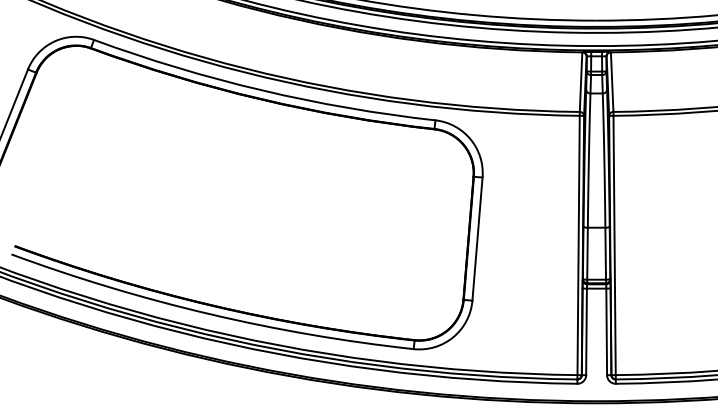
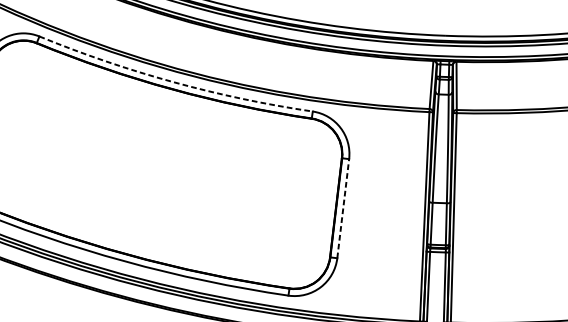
arc: (262, 90) -> (174, 82), solid -> dashed
line: (477, 239) -> (343, 209), solid -> dashed

